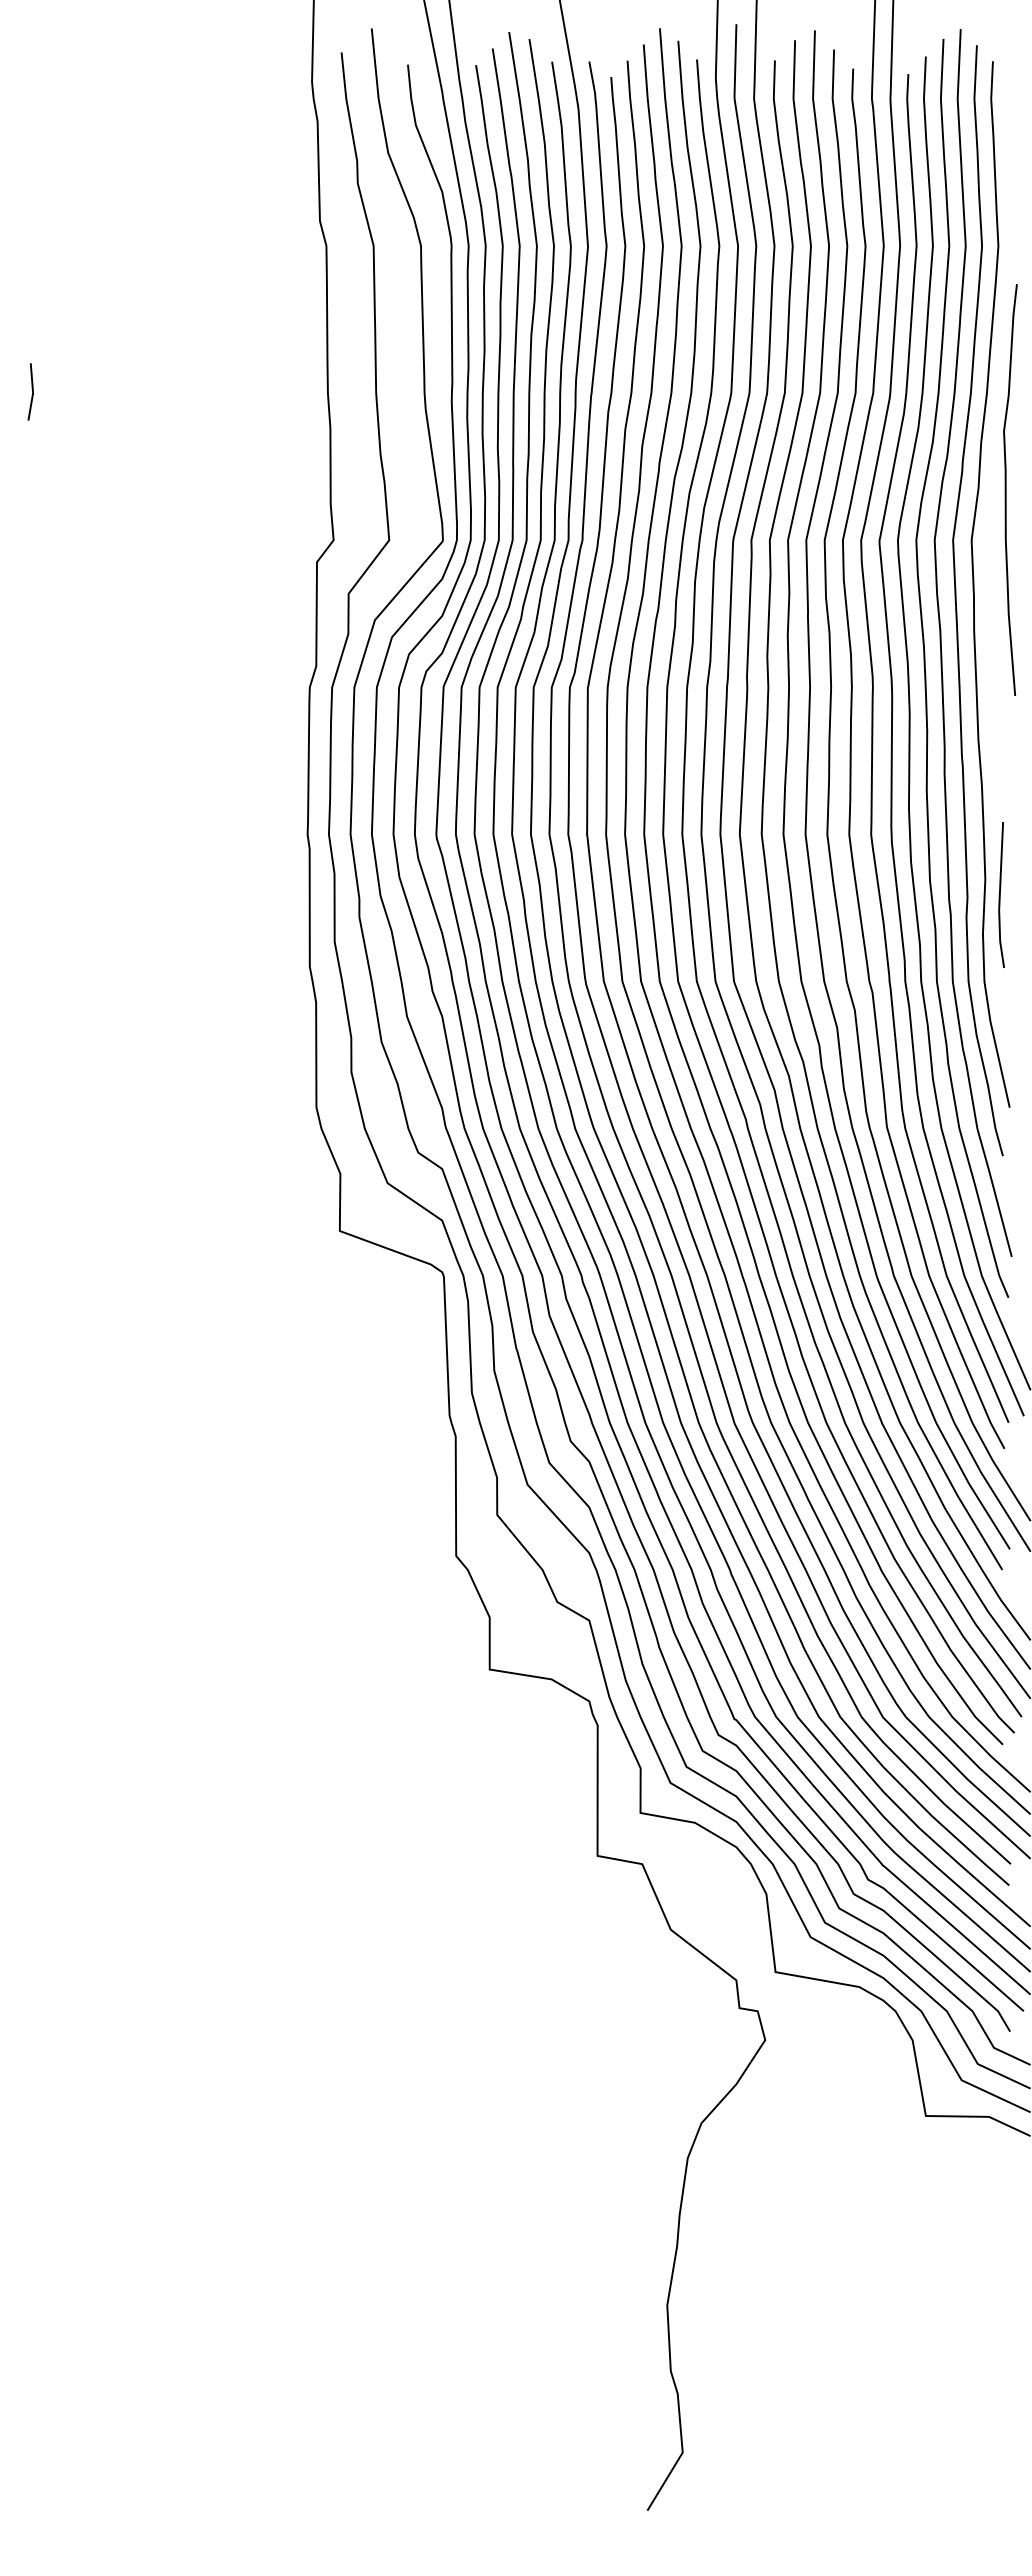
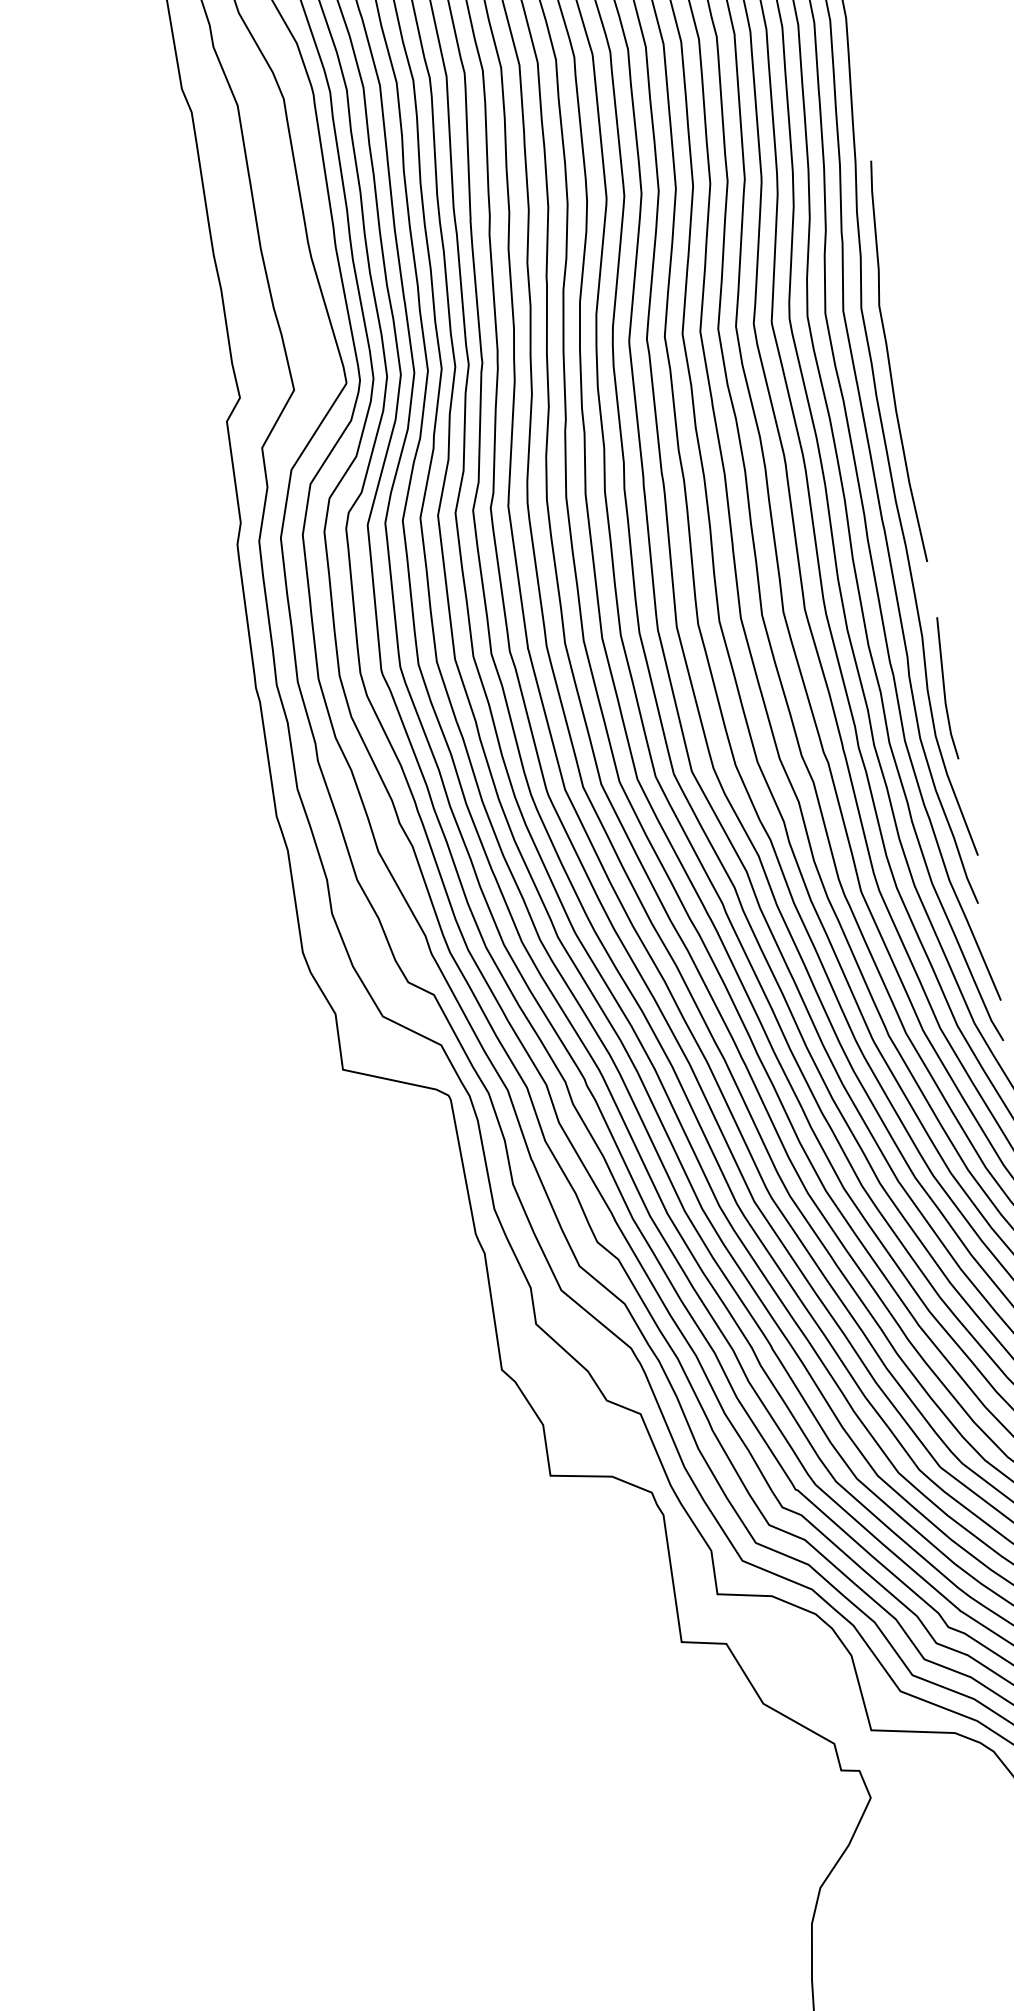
curve: (1006, 489) -> (889, 362), moved
line: (1000, 894) -> (944, 688), moved

